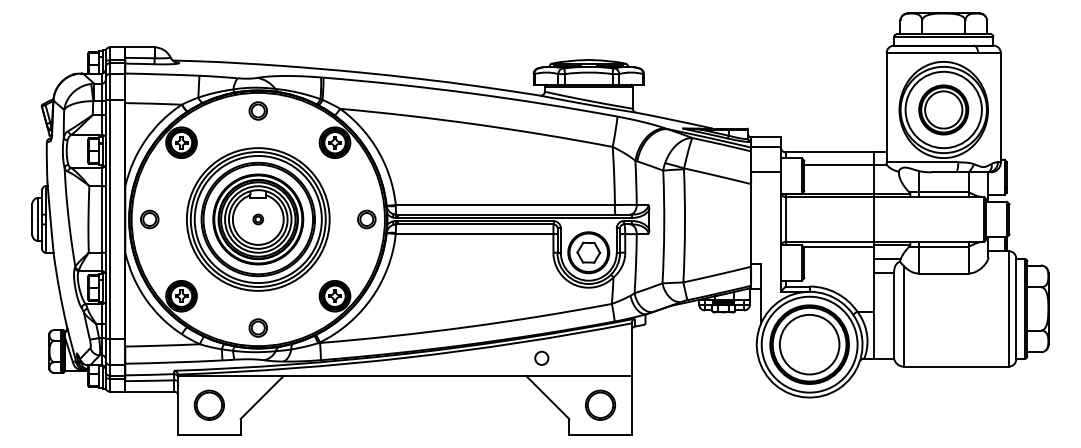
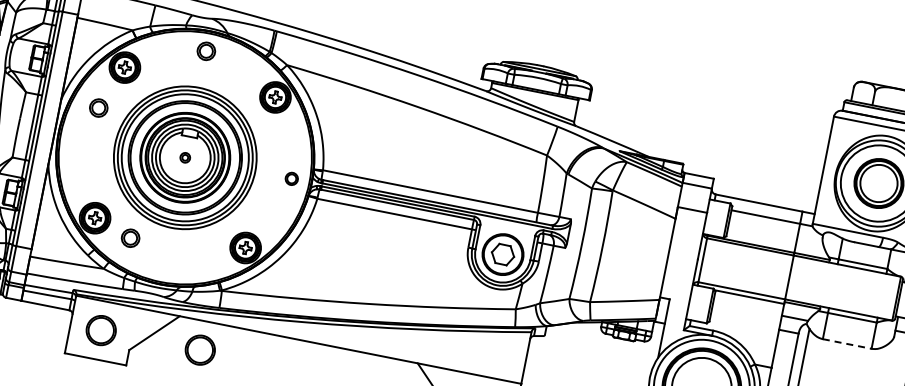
part: (149, 219) -> (98, 108), moved
part: (366, 219) -> (291, 178), size x0.7
line: (943, 273) -> (846, 343), solid -> dashed
part: (257, 327) -> (129, 237), moved
circle: (541, 357) -> (436, 348), removed
part: (309, 404) -> (199, 349), added

